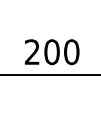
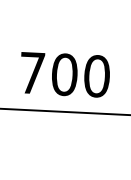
text: (31, 51) -> (30, 71), 200 -> 700

